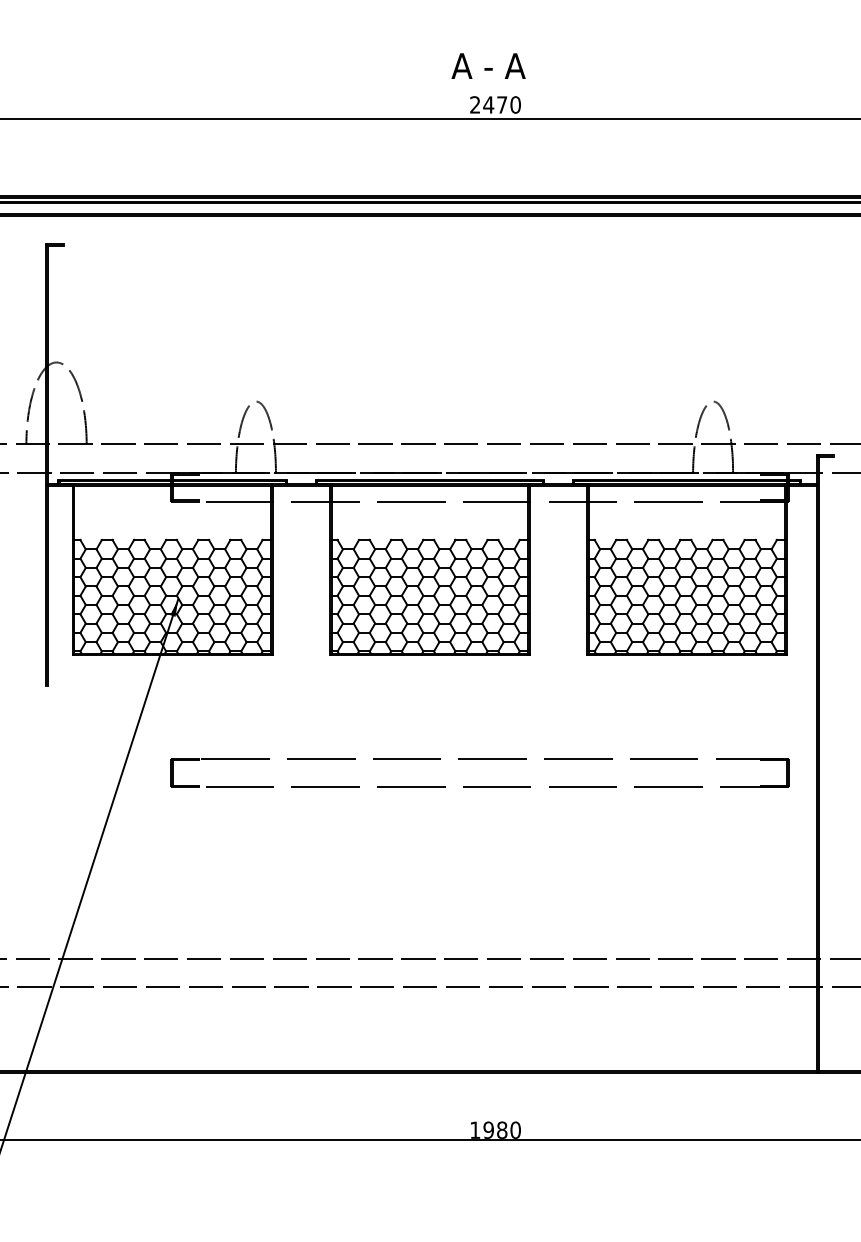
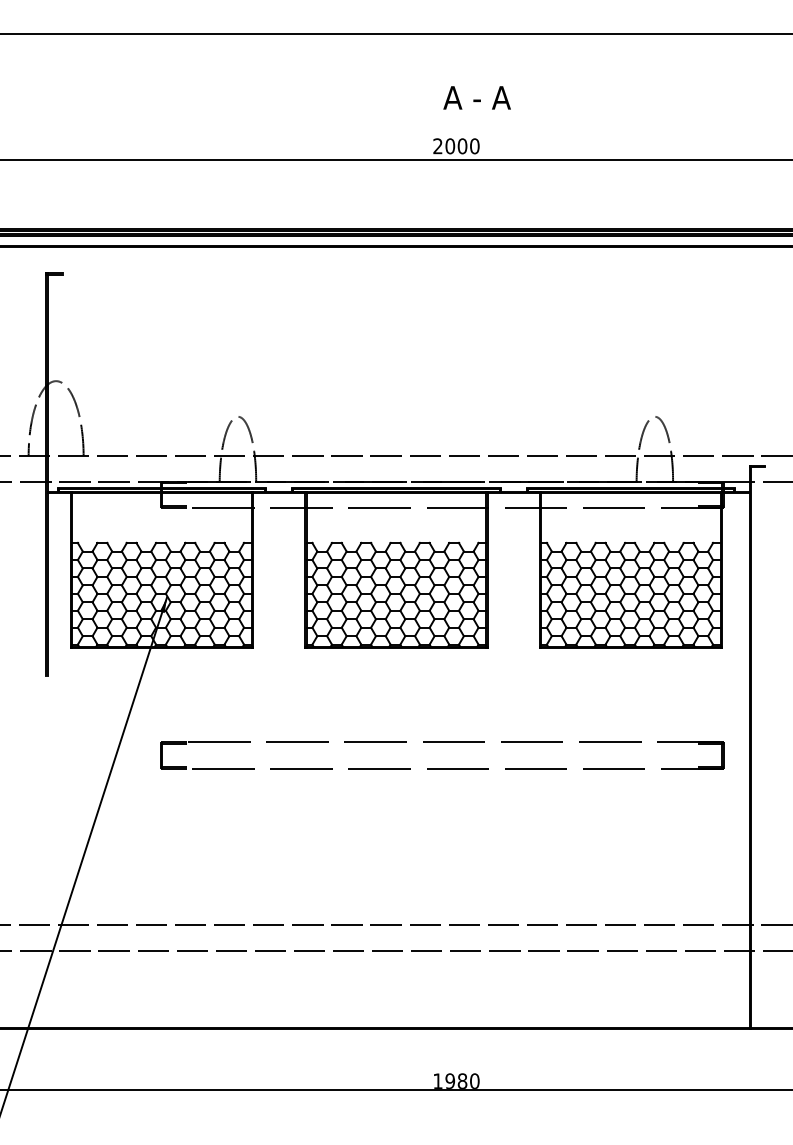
text: (487, 65) -> (476, 97), moved
text: (495, 105) -> (456, 146), 2470 -> 2000

